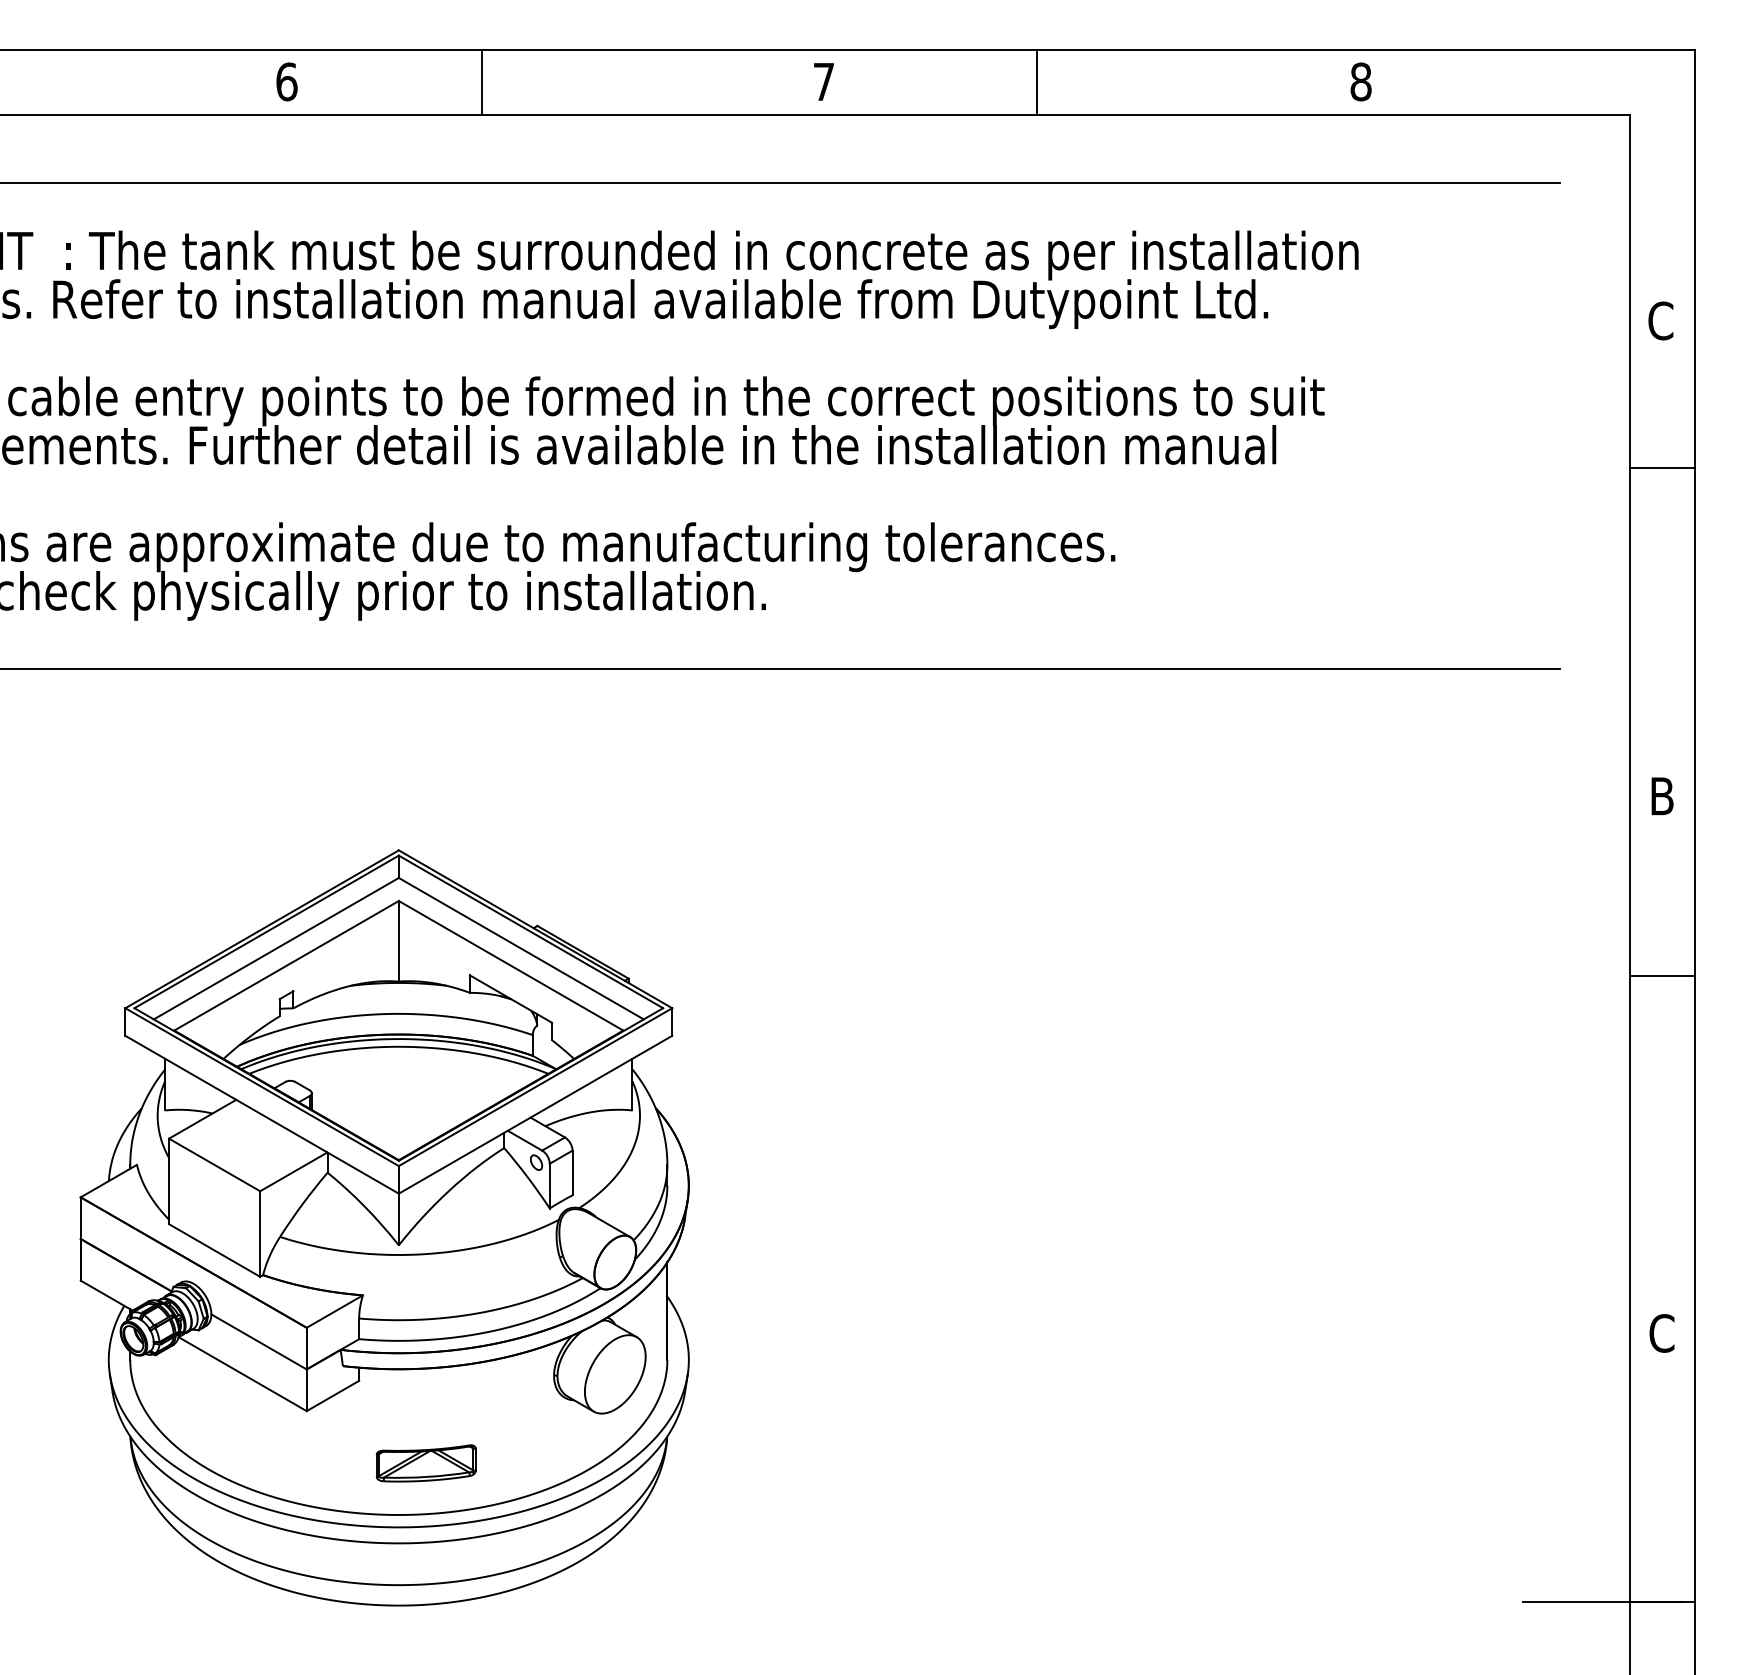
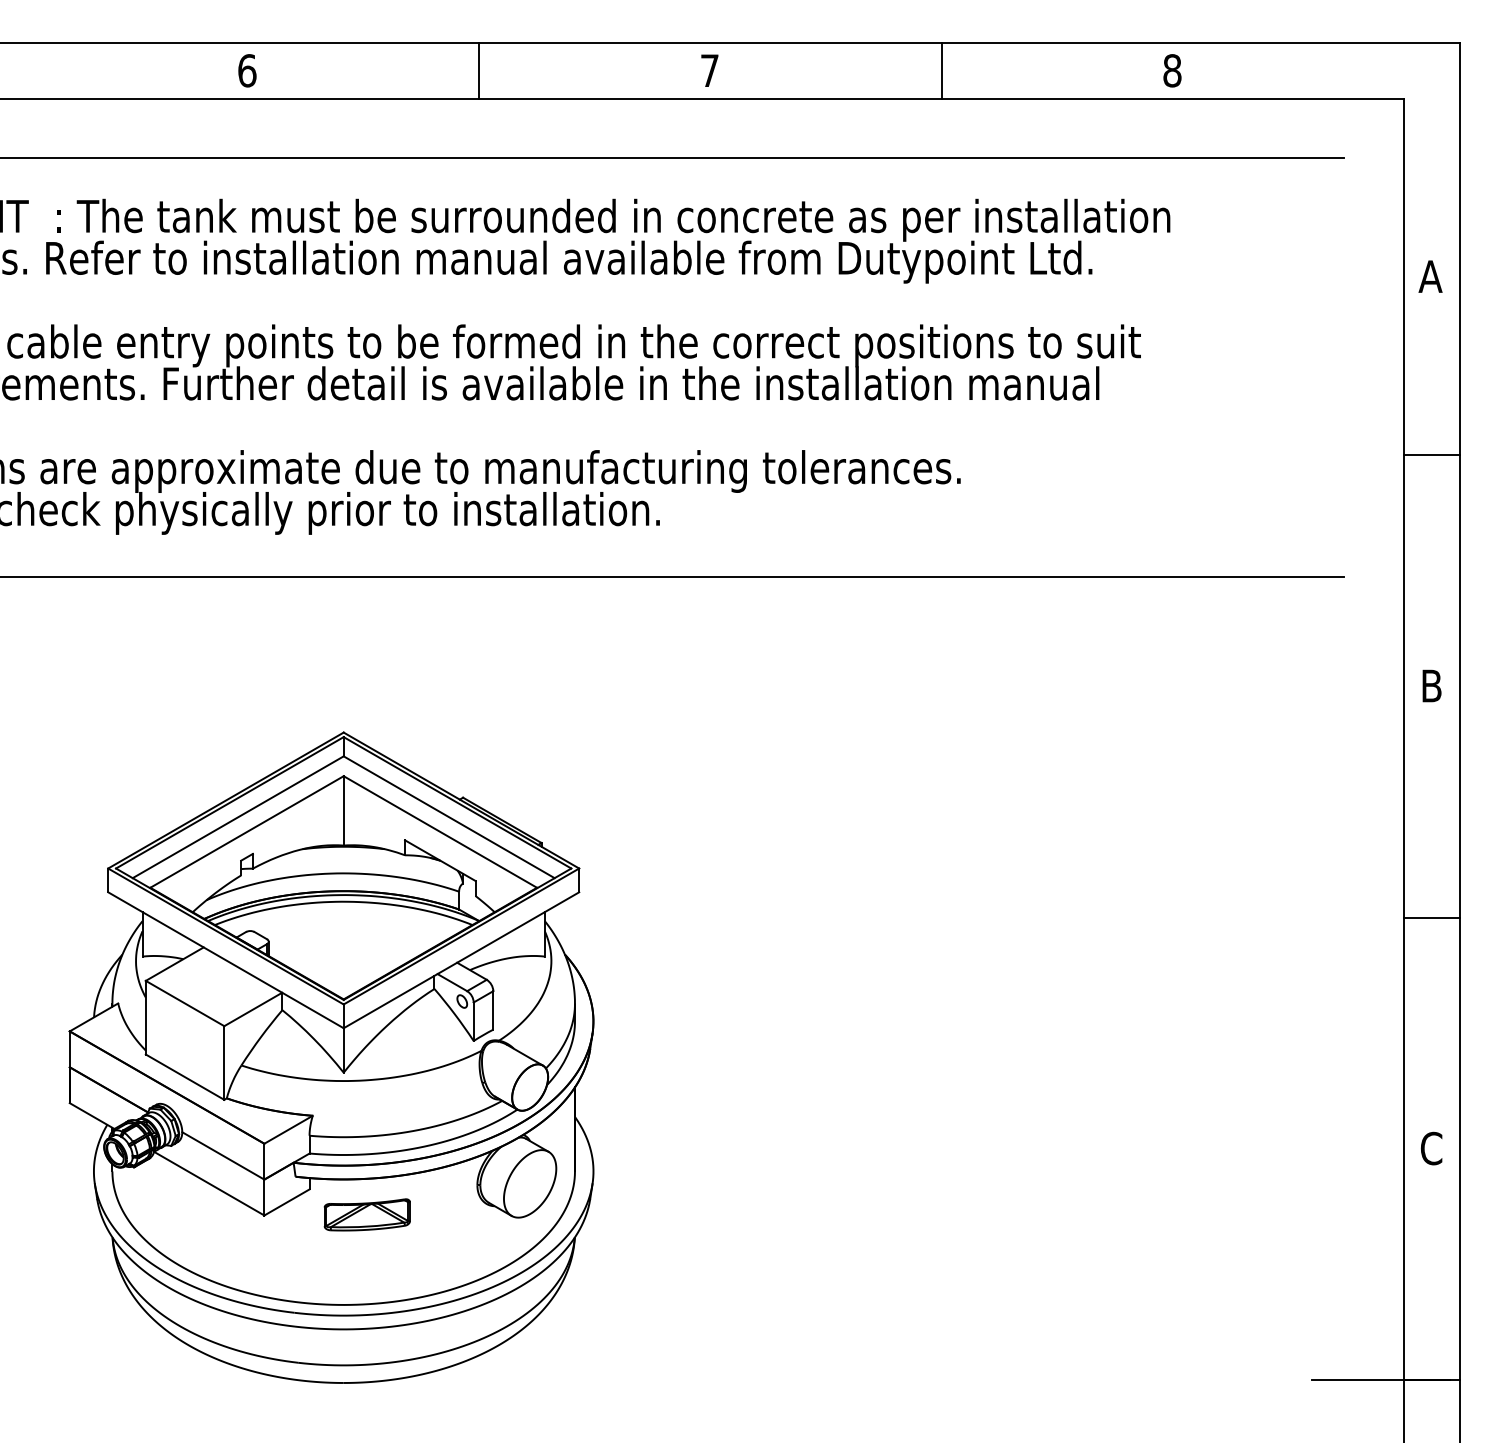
line: (481, 82) -> (478, 71), moved
line: (1037, 82) -> (941, 71), moved
text: (1660, 320) -> (1430, 276), C -> A
line: (1662, 468) -> (1431, 455), moved
line: (1662, 976) -> (1431, 917), moved
part: (425, 1463) -> (366, 1214), moved

